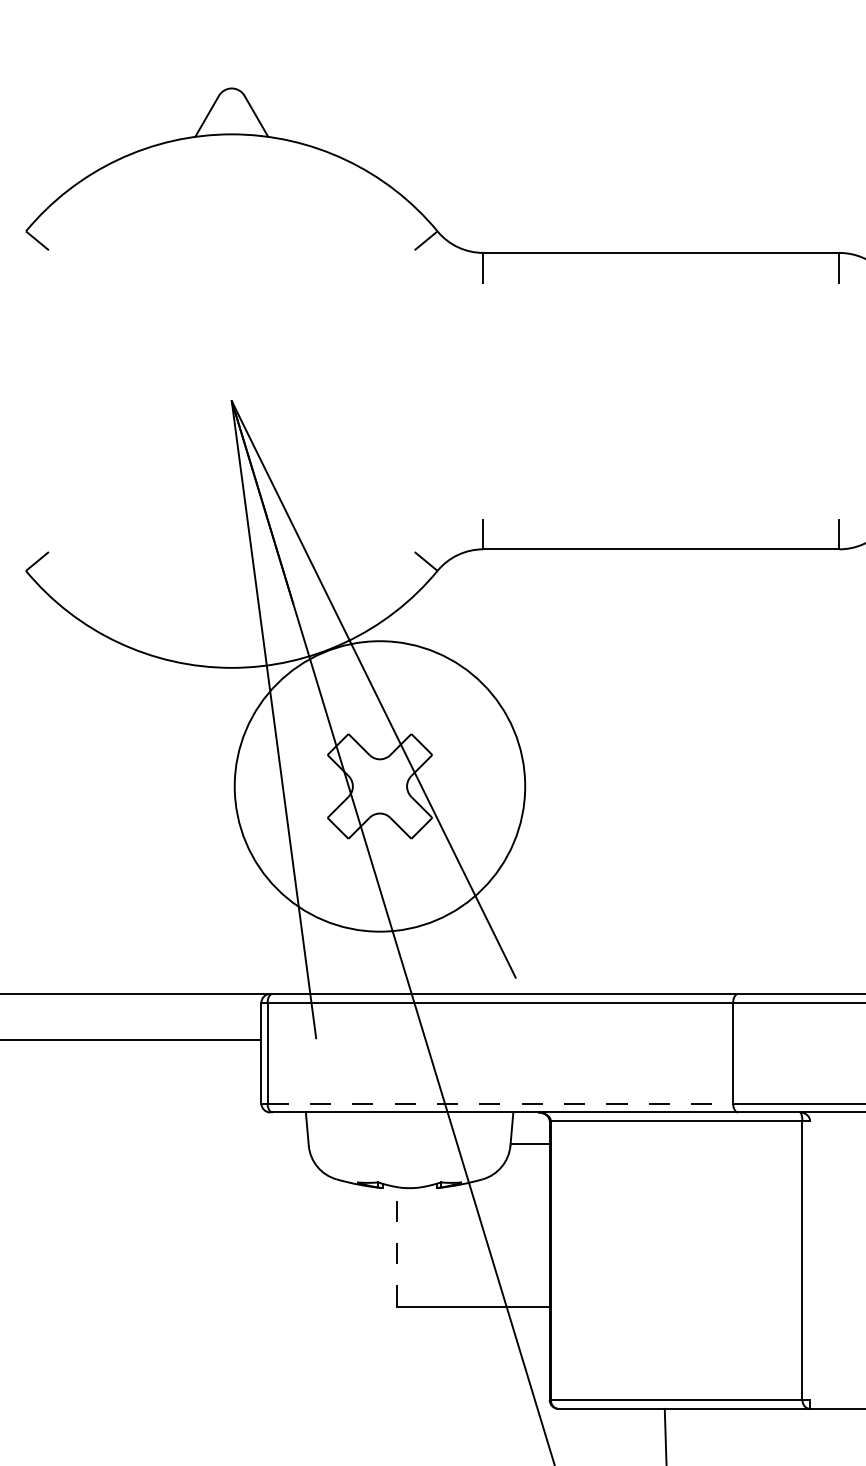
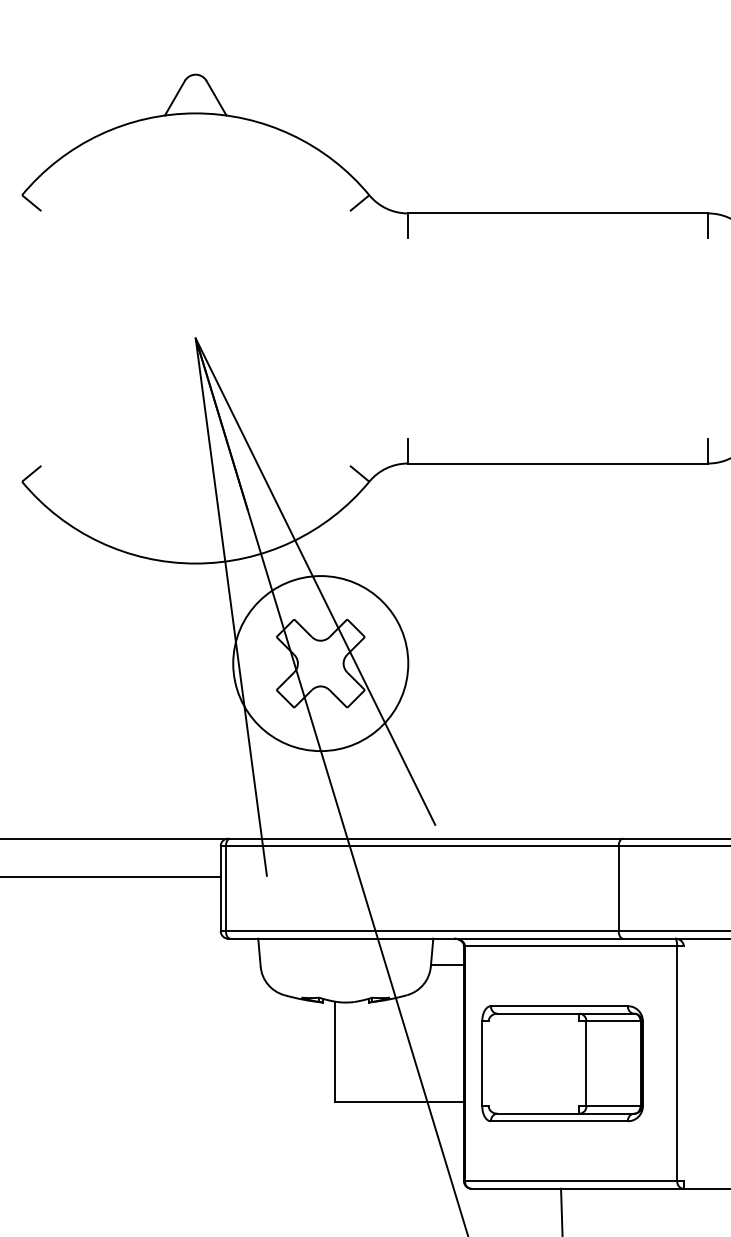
circle: (379, 786) -> (320, 663), size x0.71
line: (500, 1103) -> (422, 931), dashed -> solid
line: (396, 1246) -> (334, 1051), dashed -> solid
part: (666, 1260) -> (562, 1063), added

